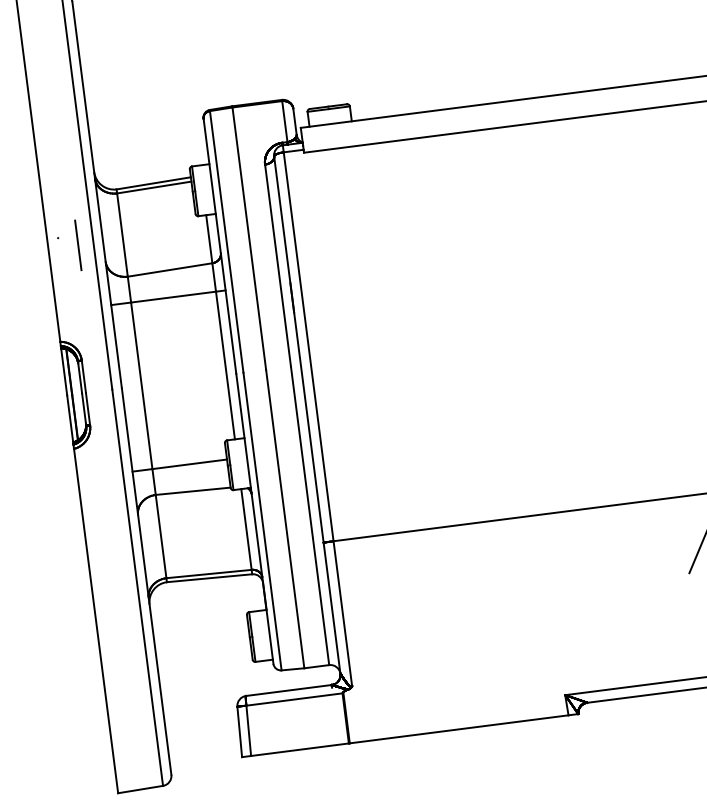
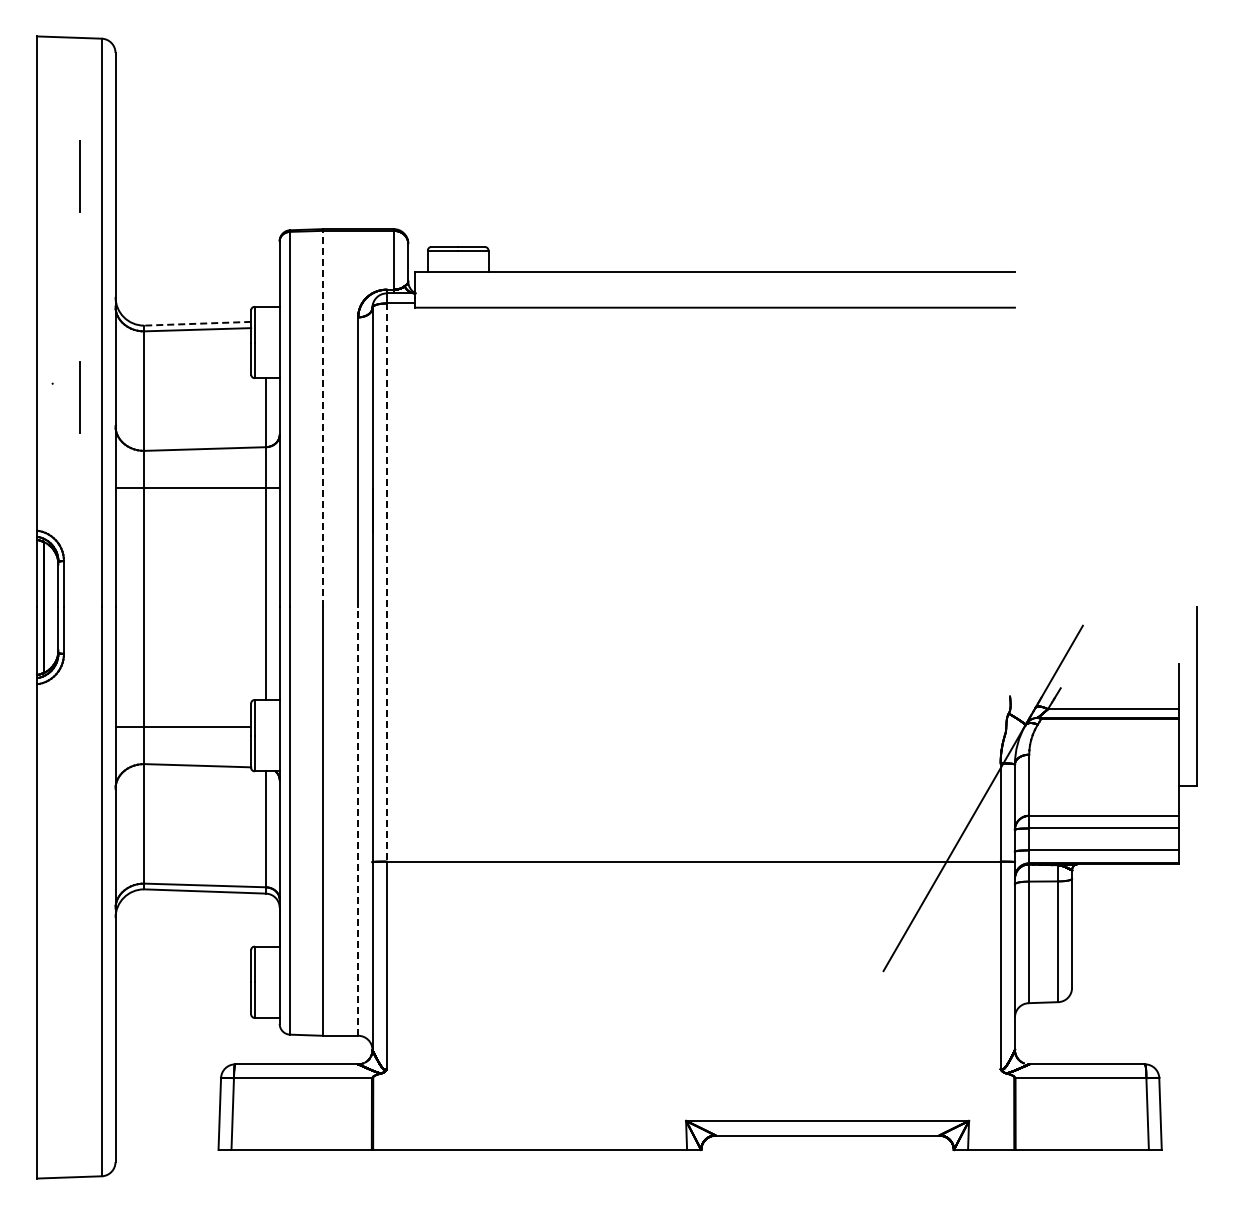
line: (58, 91) -> (79, 176), added
line: (153, 183) -> (197, 323), solid -> dashed
line: (249, 238) -> (322, 418), solid -> dashed
line: (308, 347) -> (386, 583), solid -> dashed
line: (310, 515) -> (358, 821), solid -> dashed

